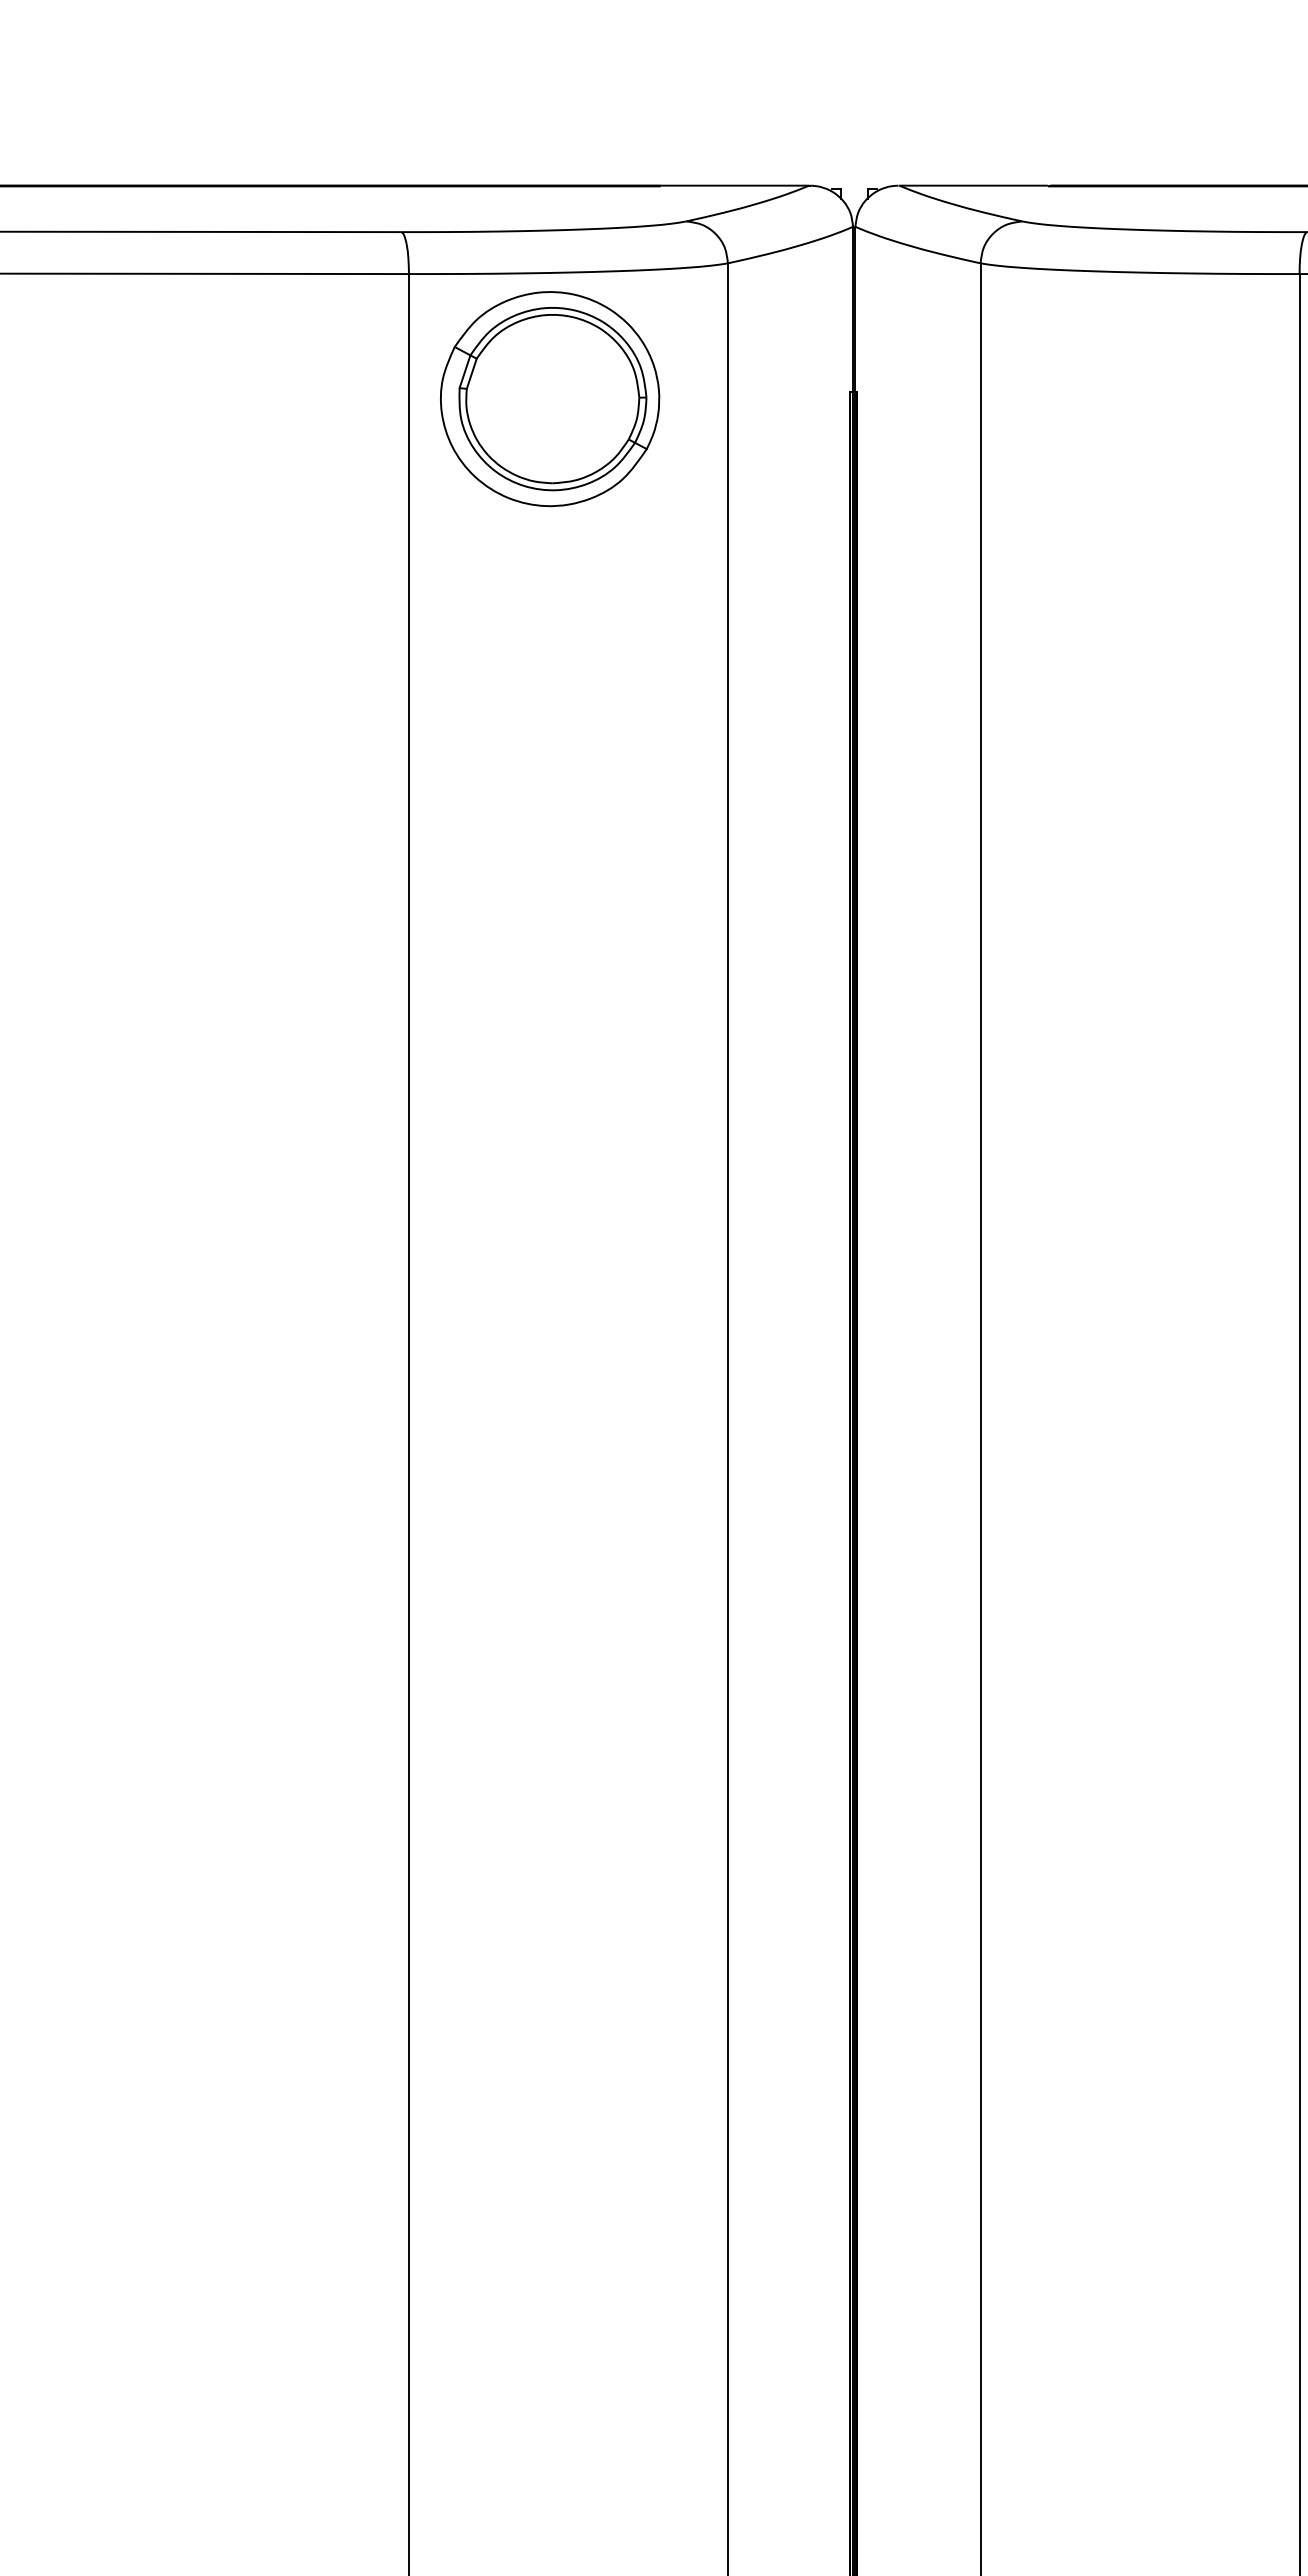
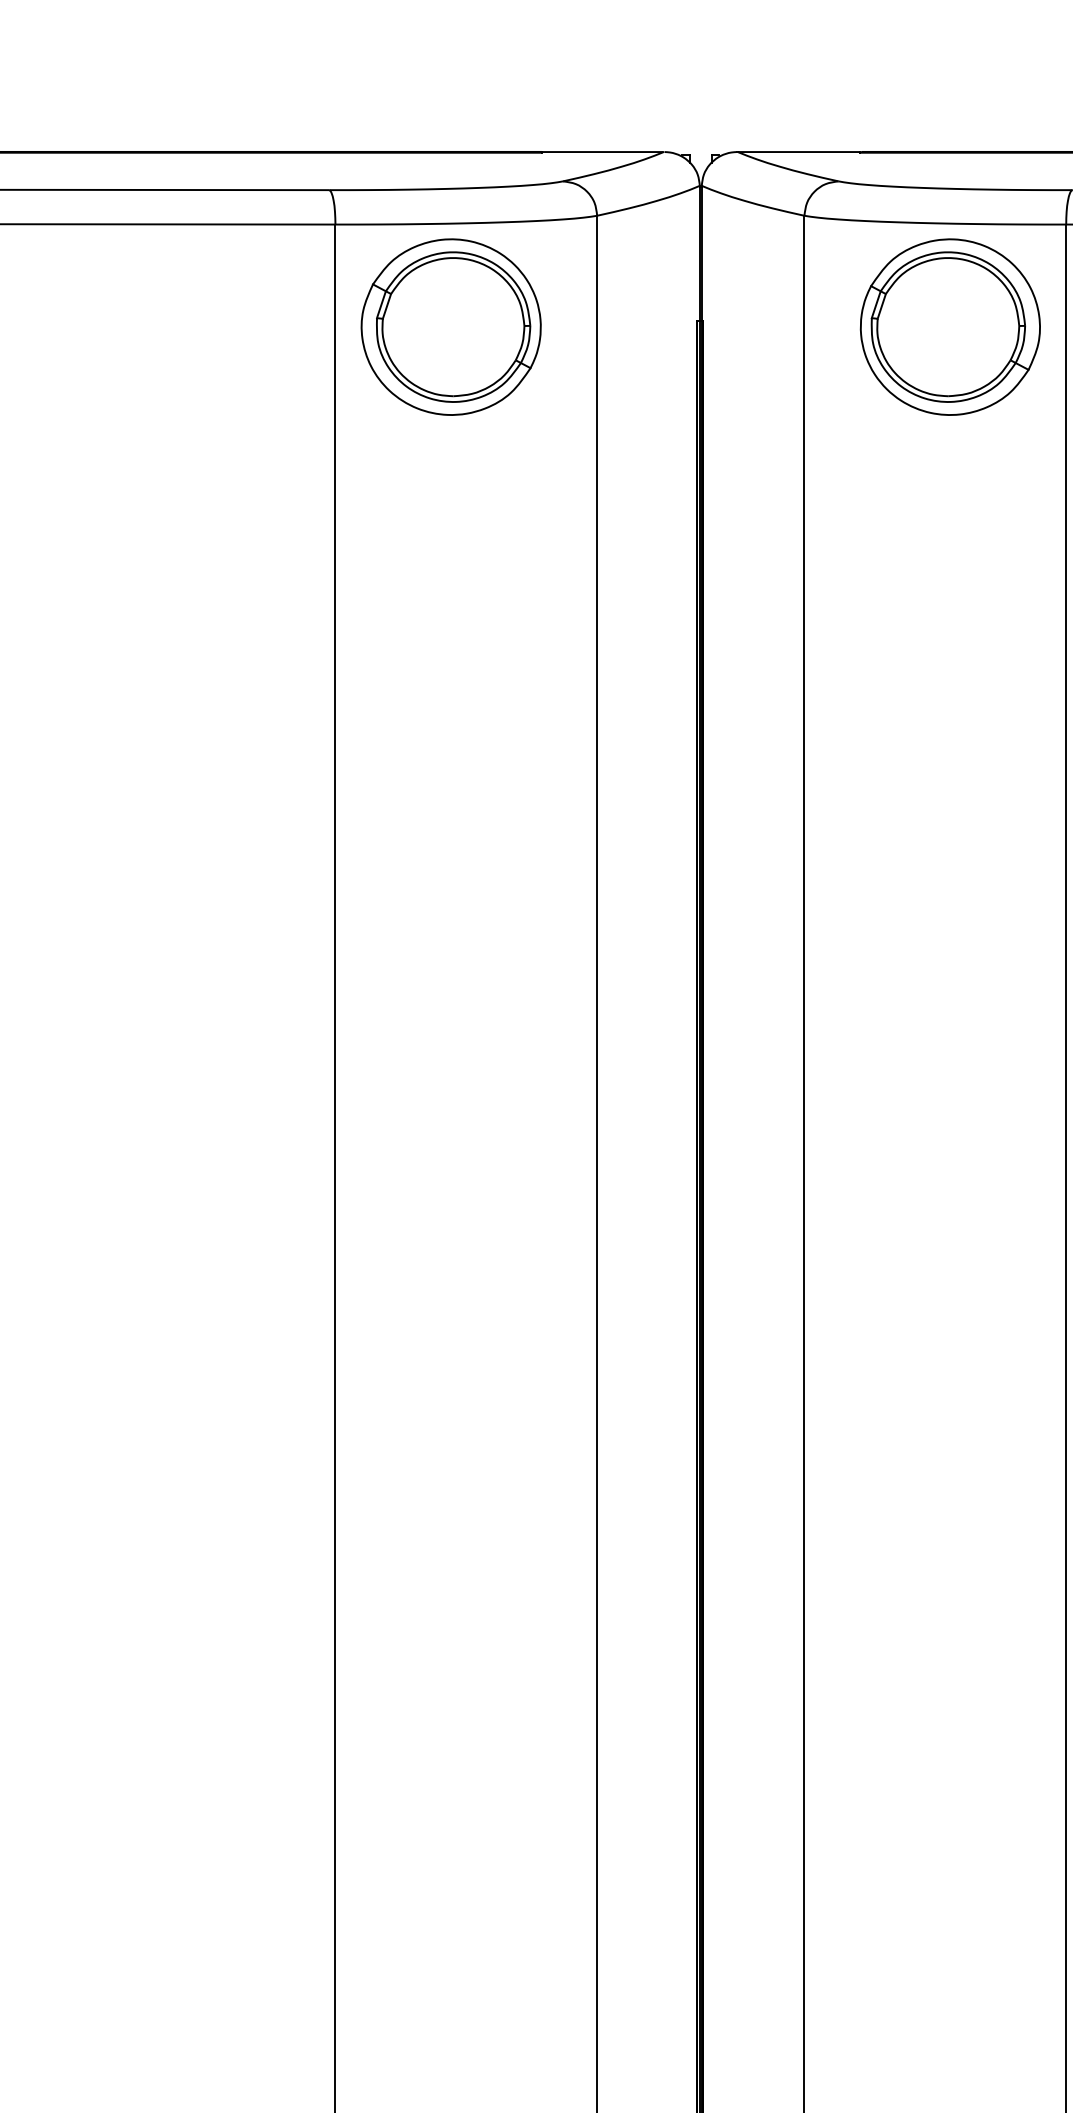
part: (1158, 399) -> (950, 327), added

